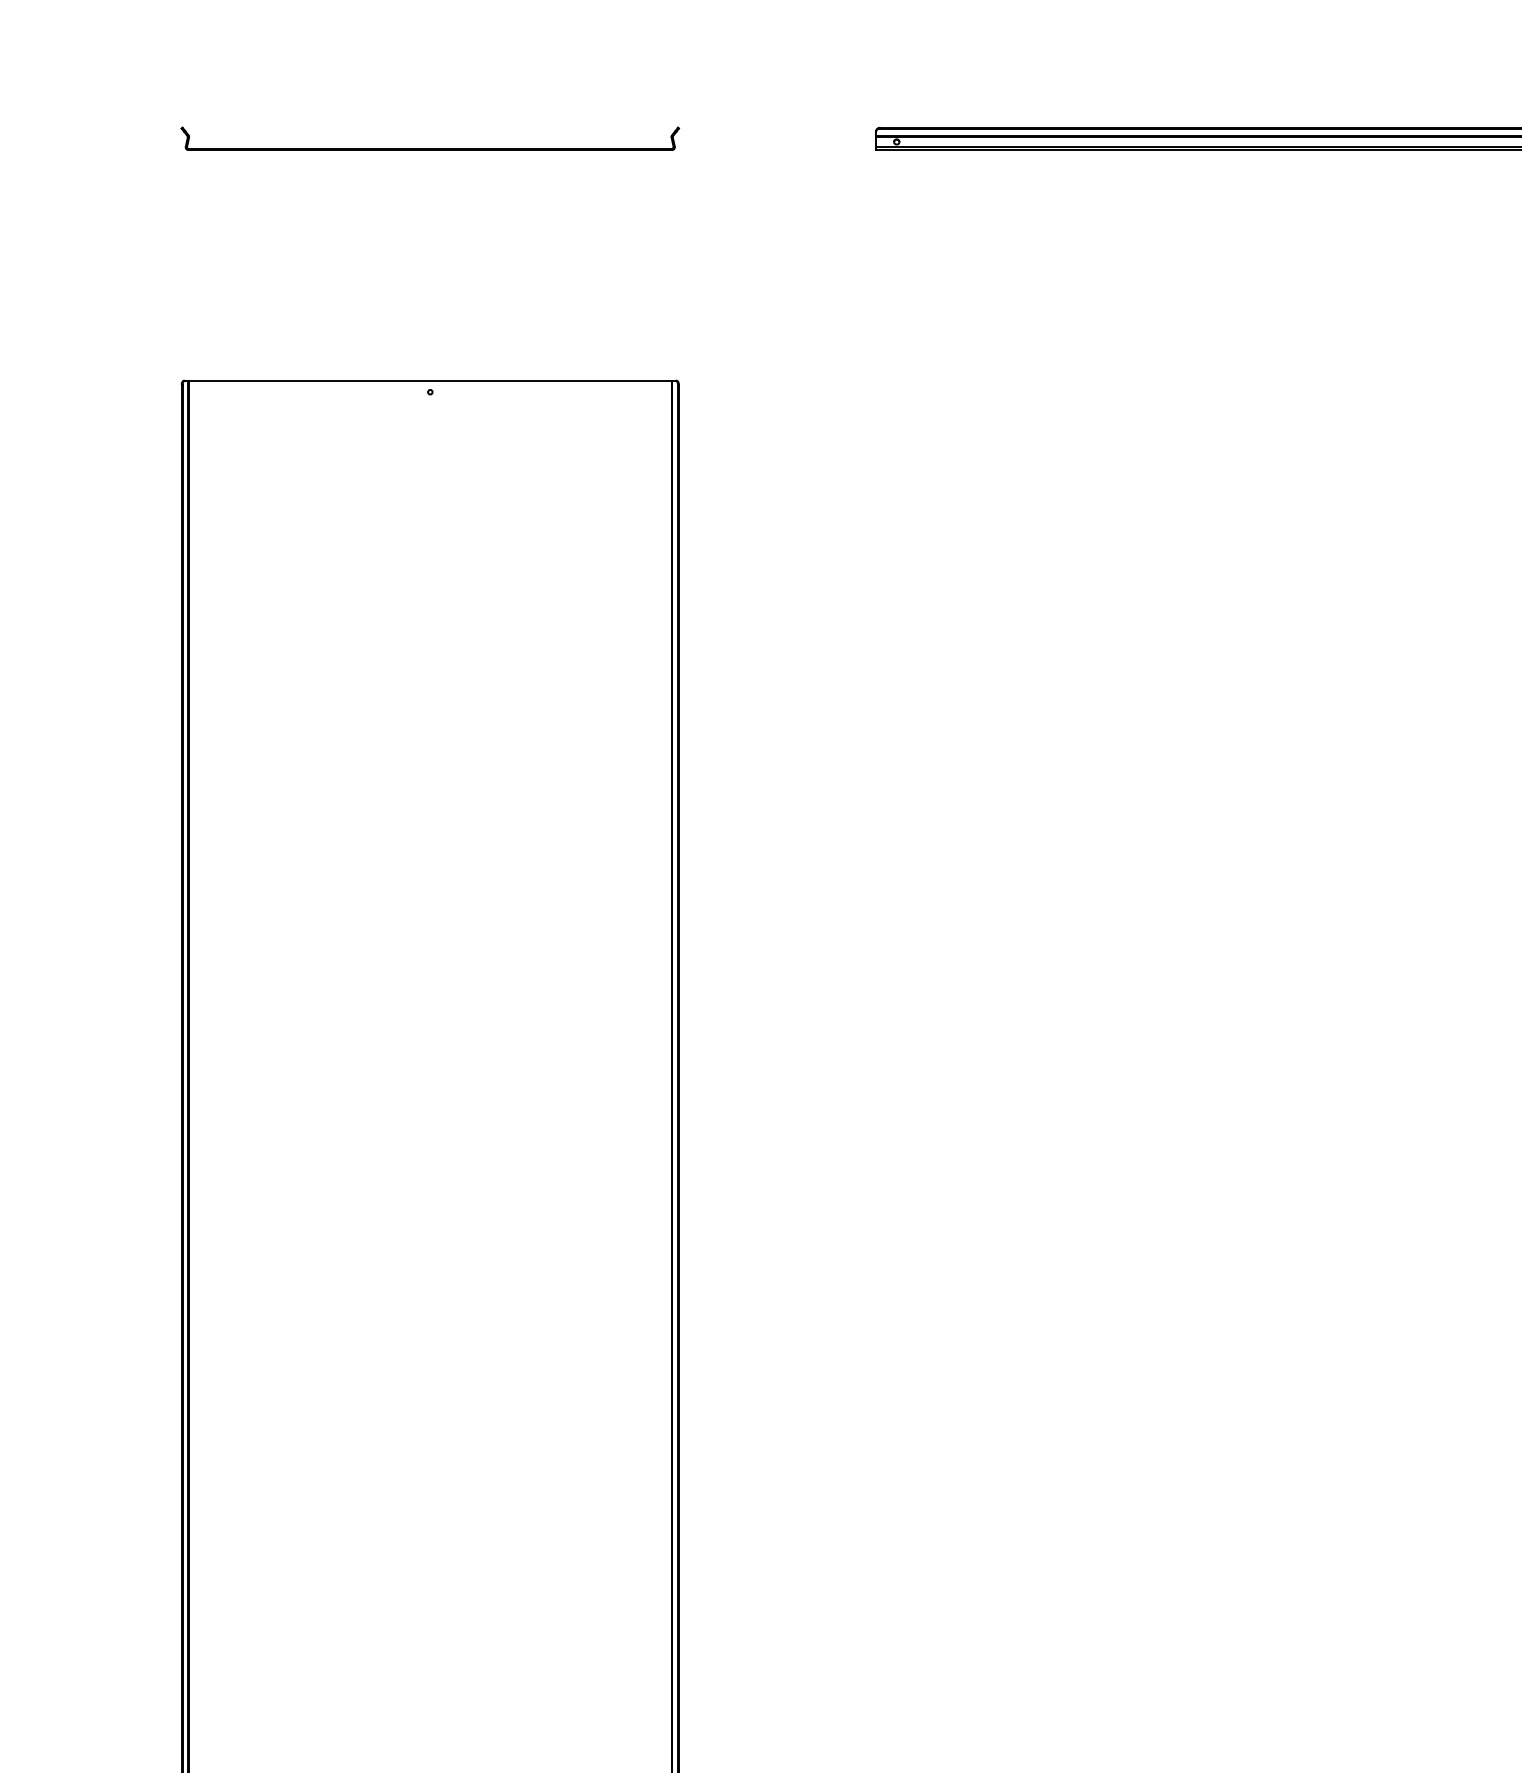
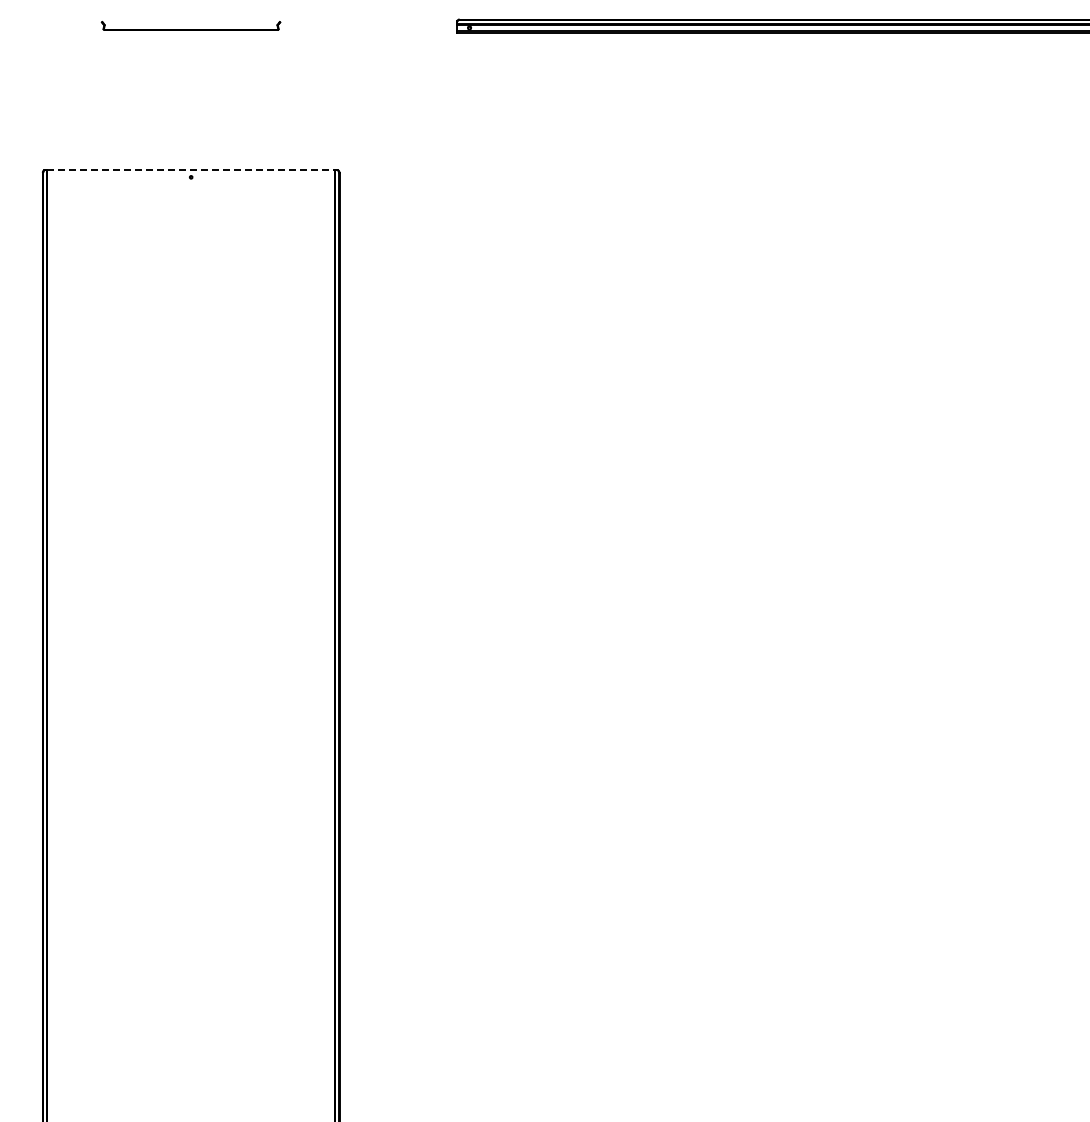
part: (429, 137) -> (190, 25), size x0.6
line: (430, 380) -> (191, 170), solid -> dashed

